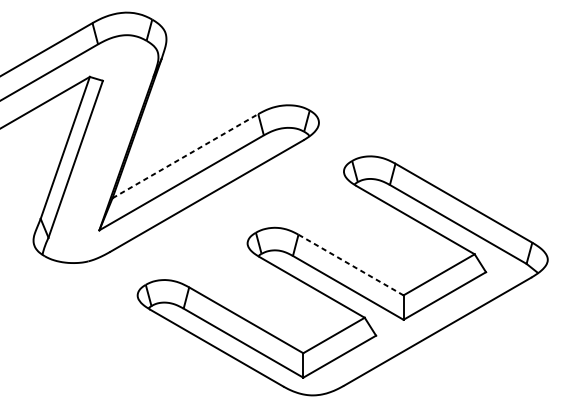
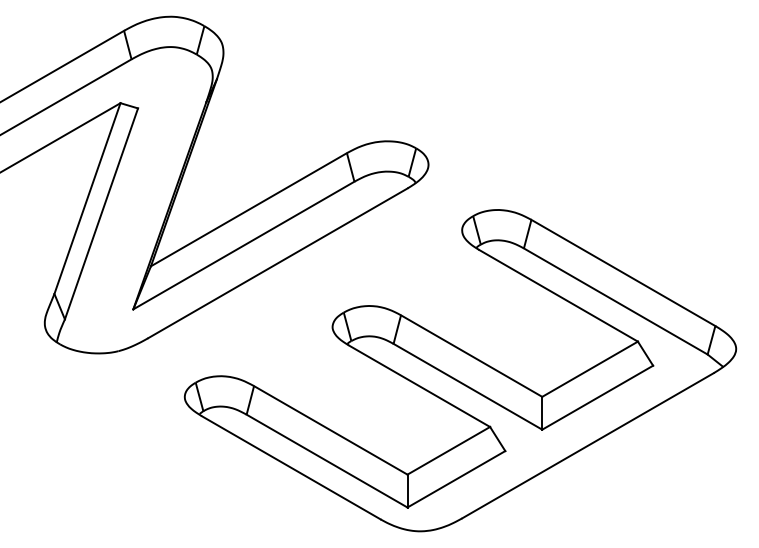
line: (185, 156) -> (249, 209), dashed -> solid
line: (350, 265) -> (471, 356), dashed -> solid

